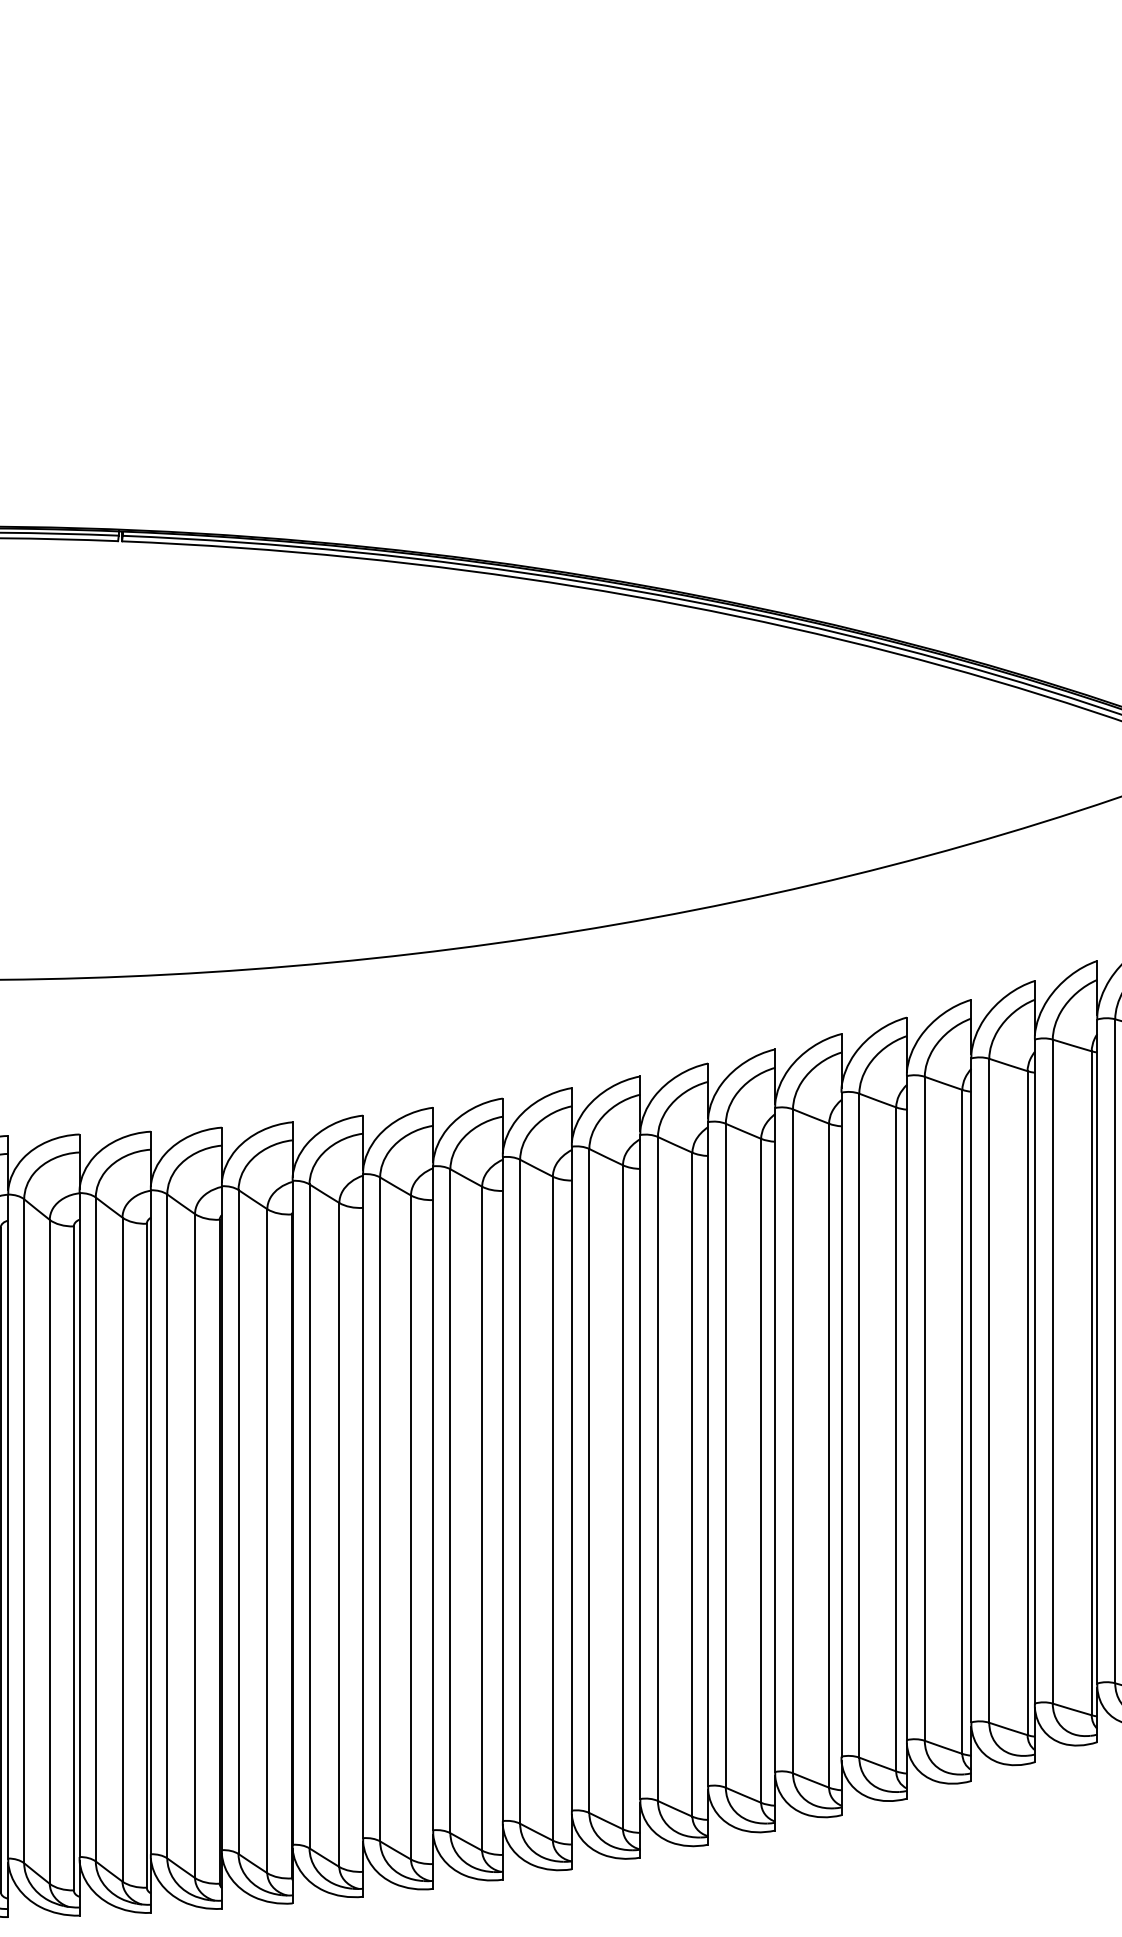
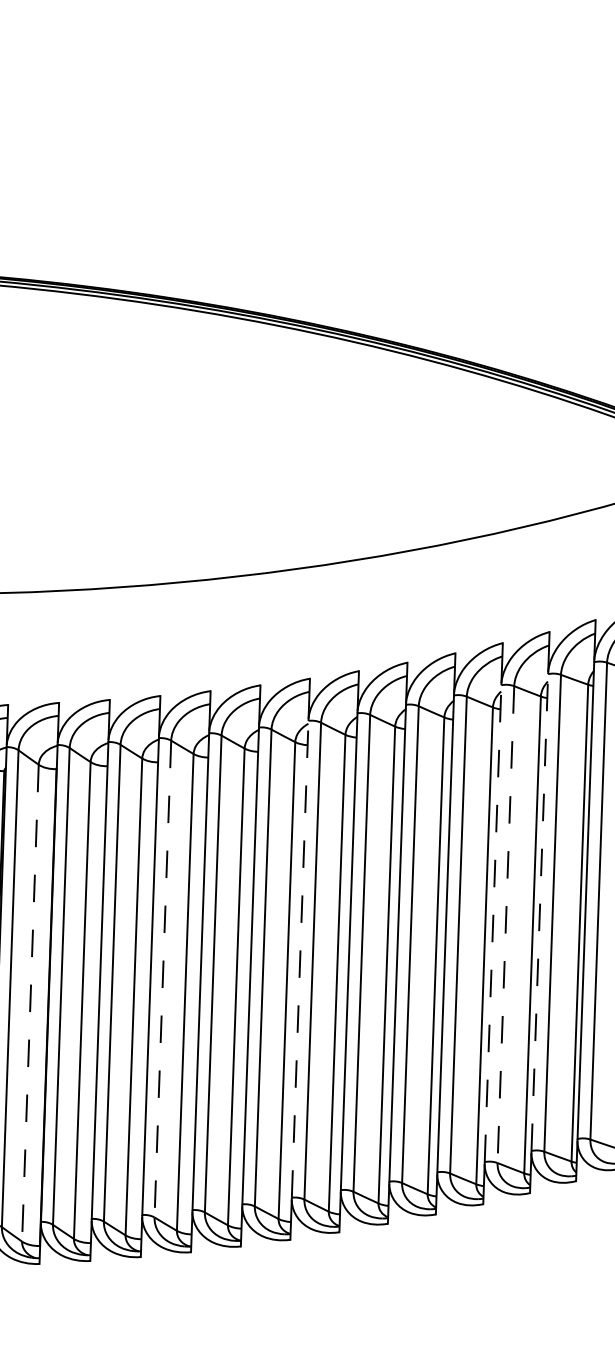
line: (971, 1390) -> (539, 912), solid -> dashed
line: (906, 1408) -> (492, 923), solid -> dashed
line: (924, 1408) -> (505, 924), solid -> dashed
line: (640, 1467) -> (300, 959), solid -> dashed
line: (450, 1501) -> (162, 979), solid -> dashed
line: (267, 1541) -> (30, 1003), solid -> dashed

